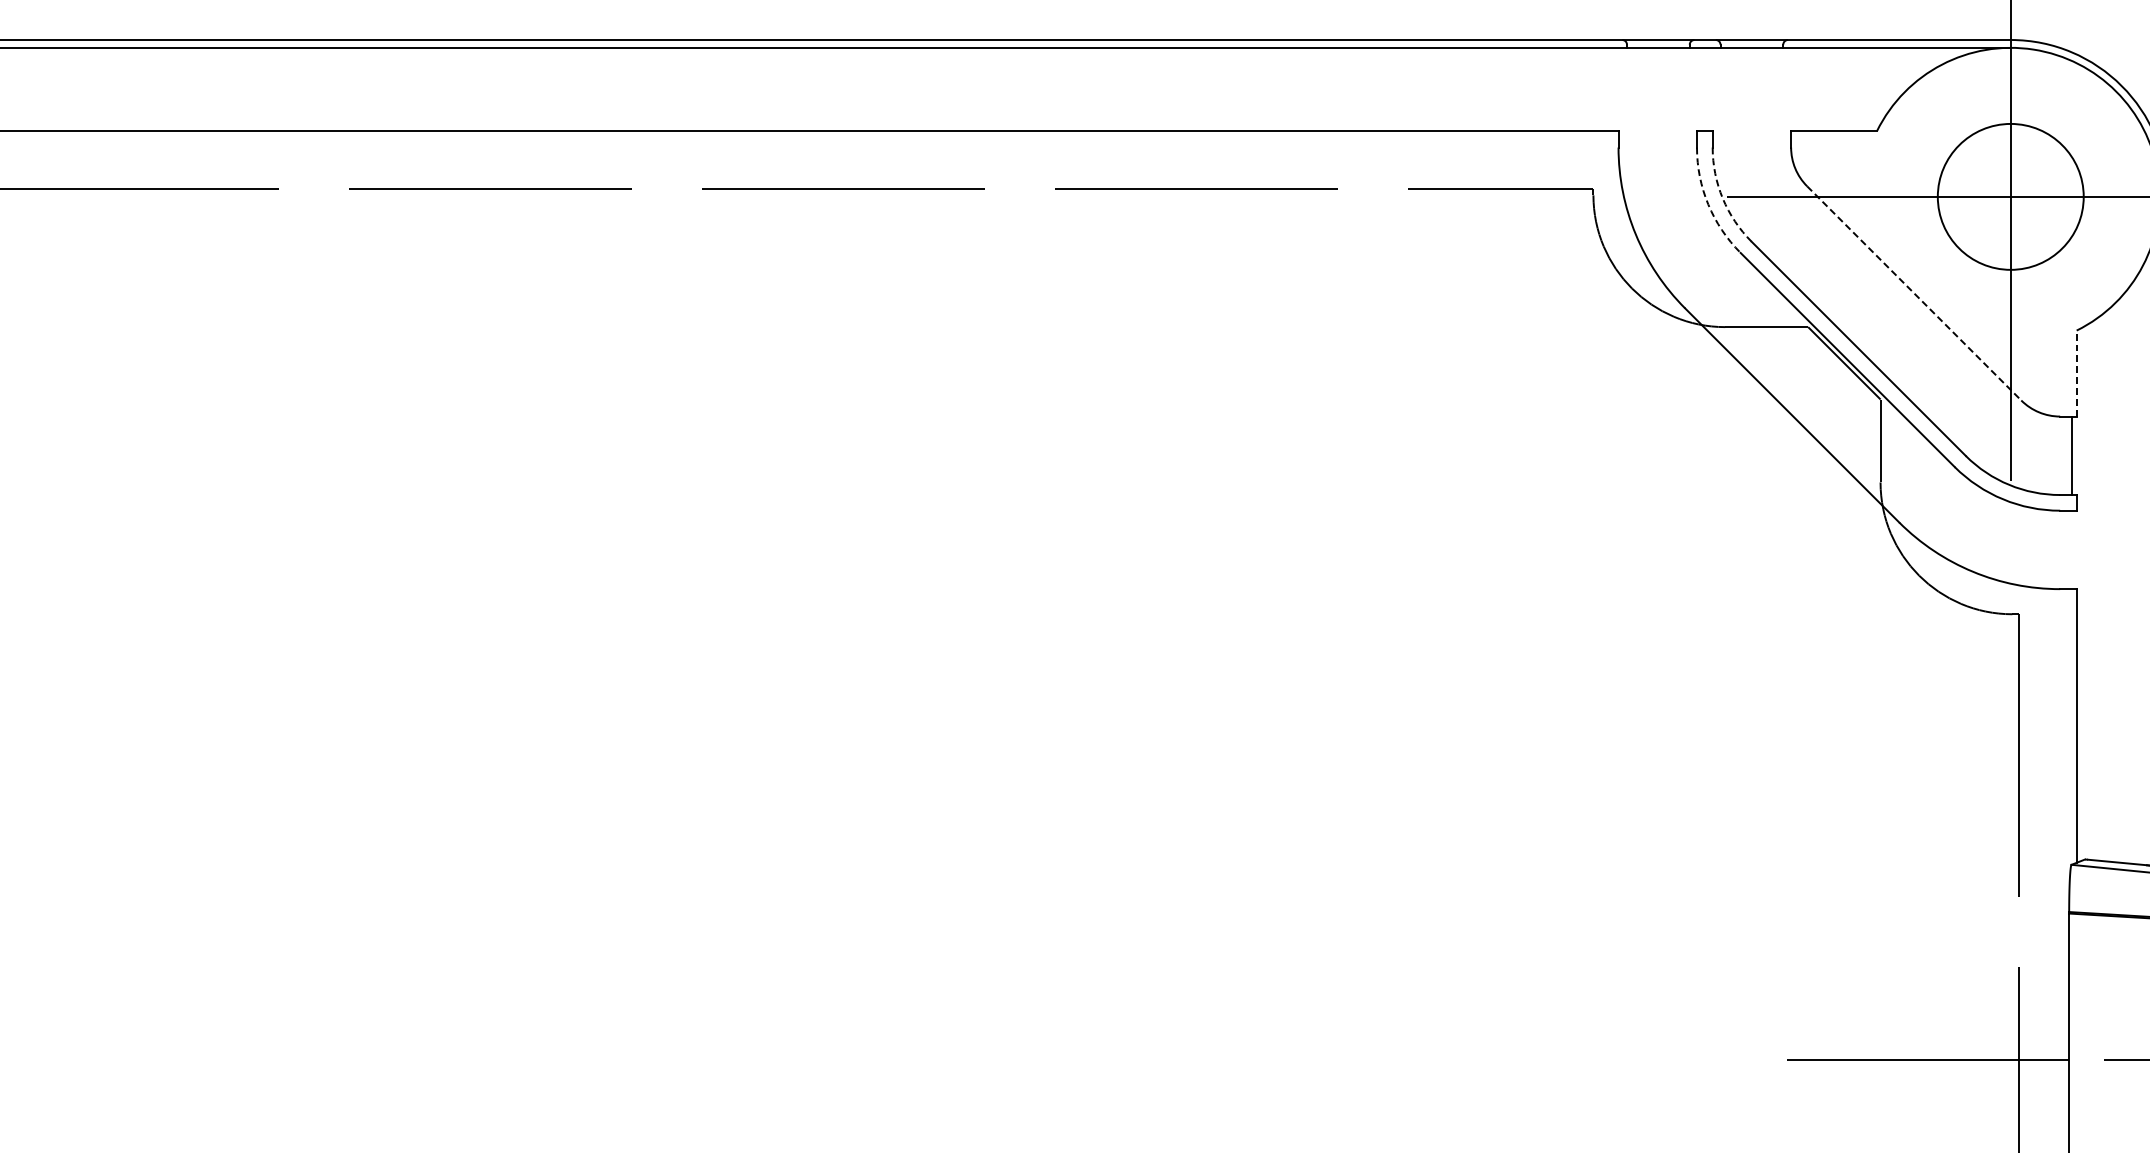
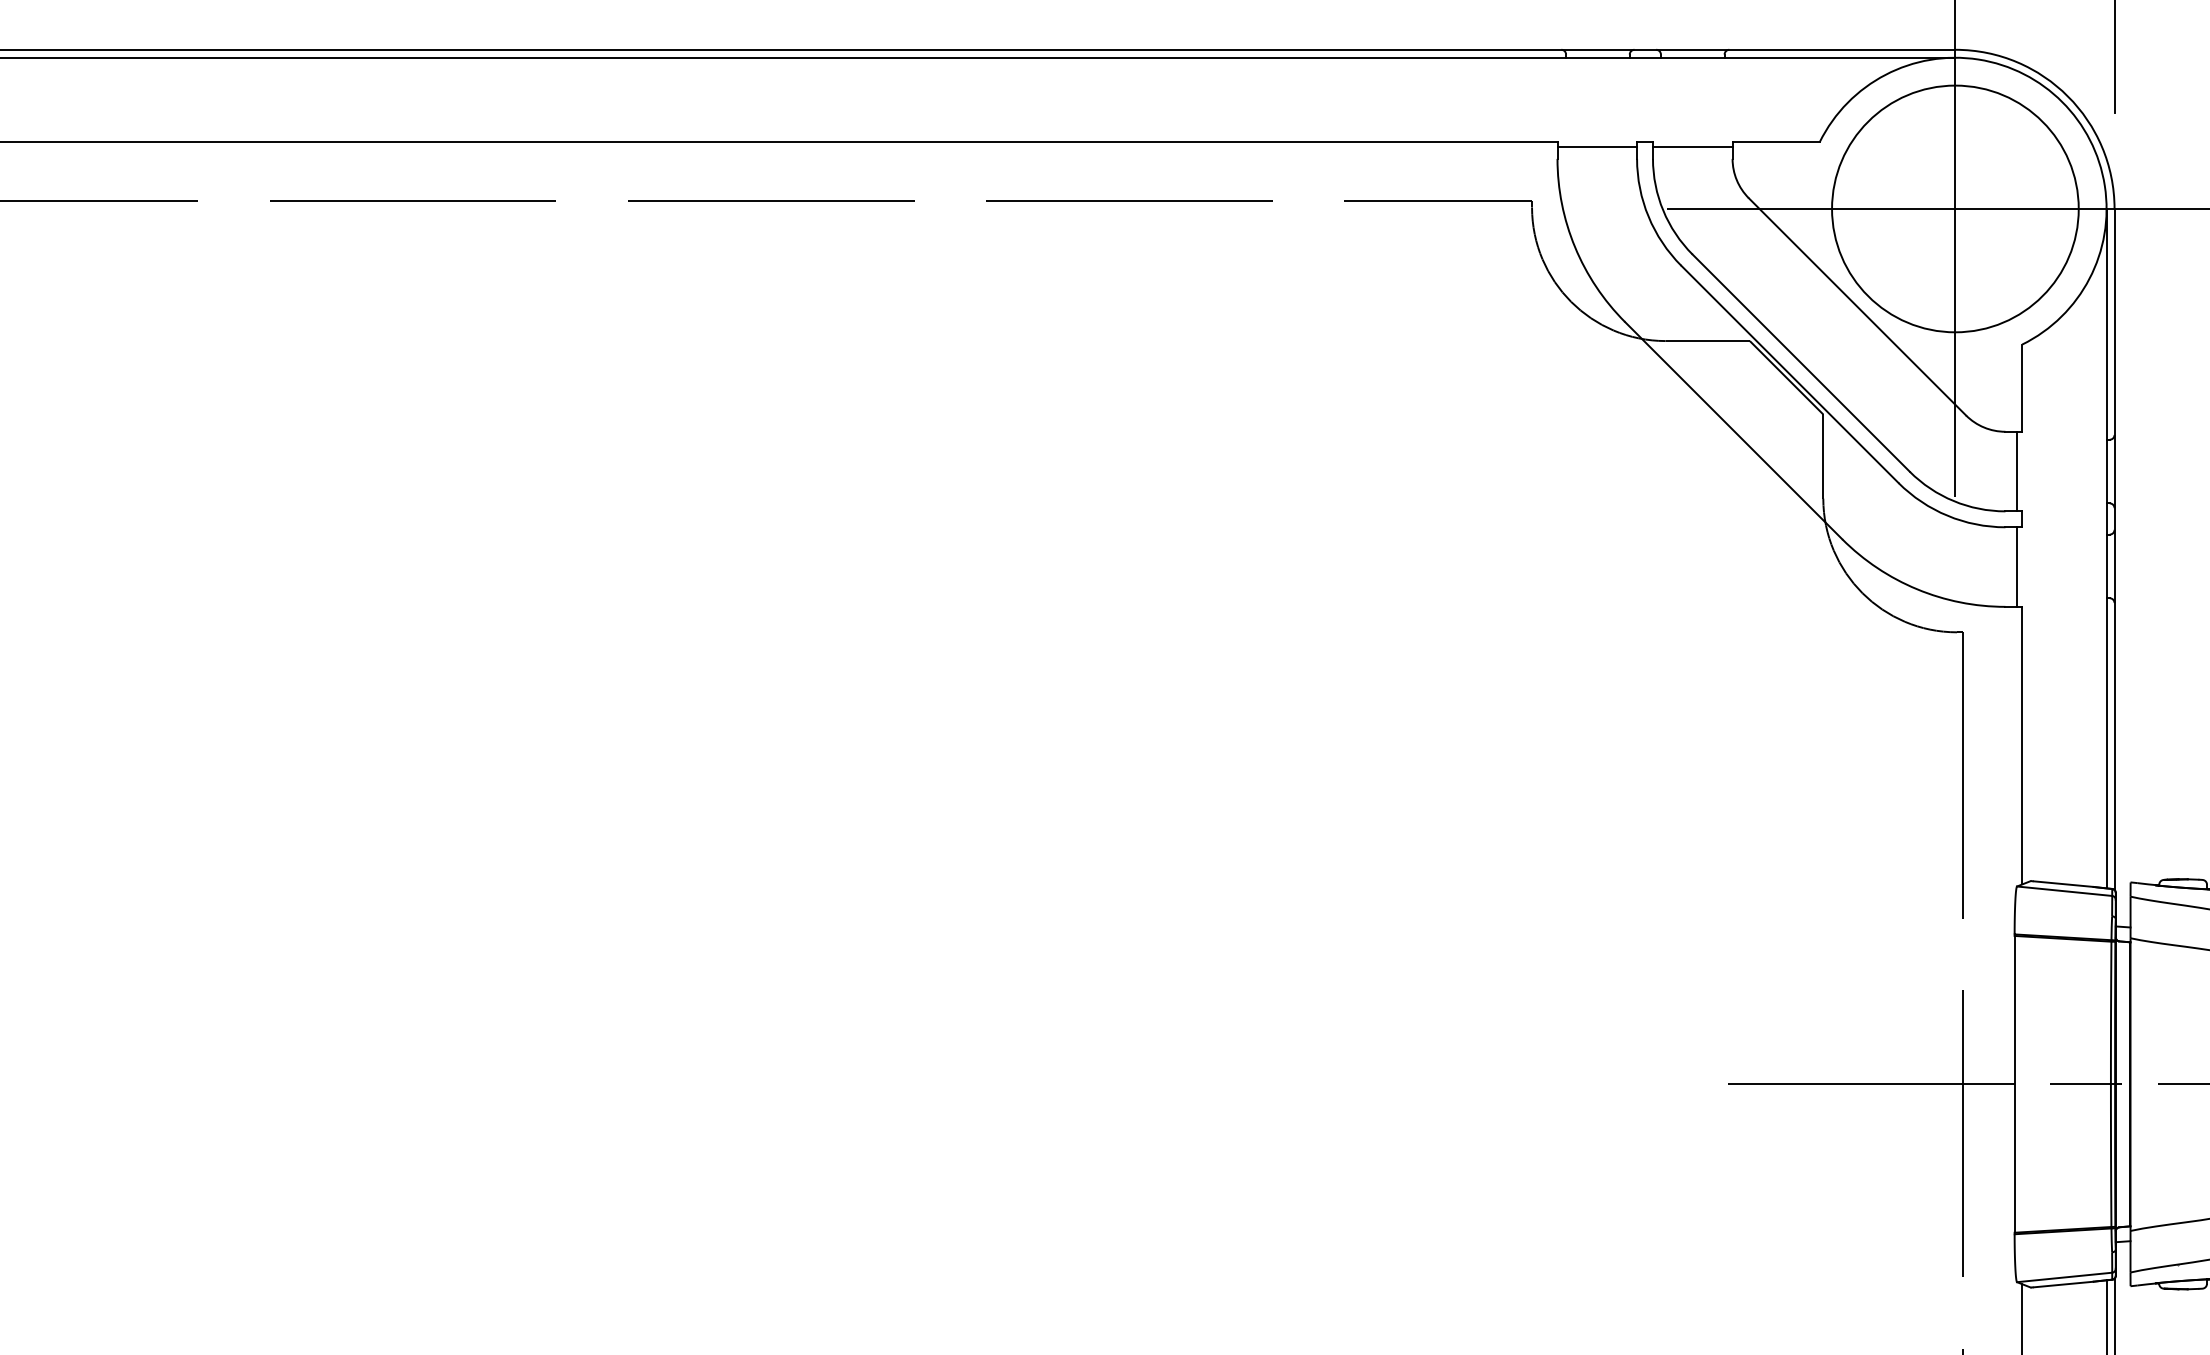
line: (1657, 135) -> (1597, 146), added
line: (1751, 135) -> (1692, 146), added
circle: (2010, 196) -> (1955, 208), size x1.67
arc: (1723, 198) -> (1663, 210), dashed -> solid
arc: (1708, 204) -> (1648, 216), dashed -> solid
line: (1914, 293) -> (1857, 306), dashed -> solid
line: (2076, 373) -> (2022, 388), dashed -> solid
line: (2071, 549) -> (2017, 566), added

